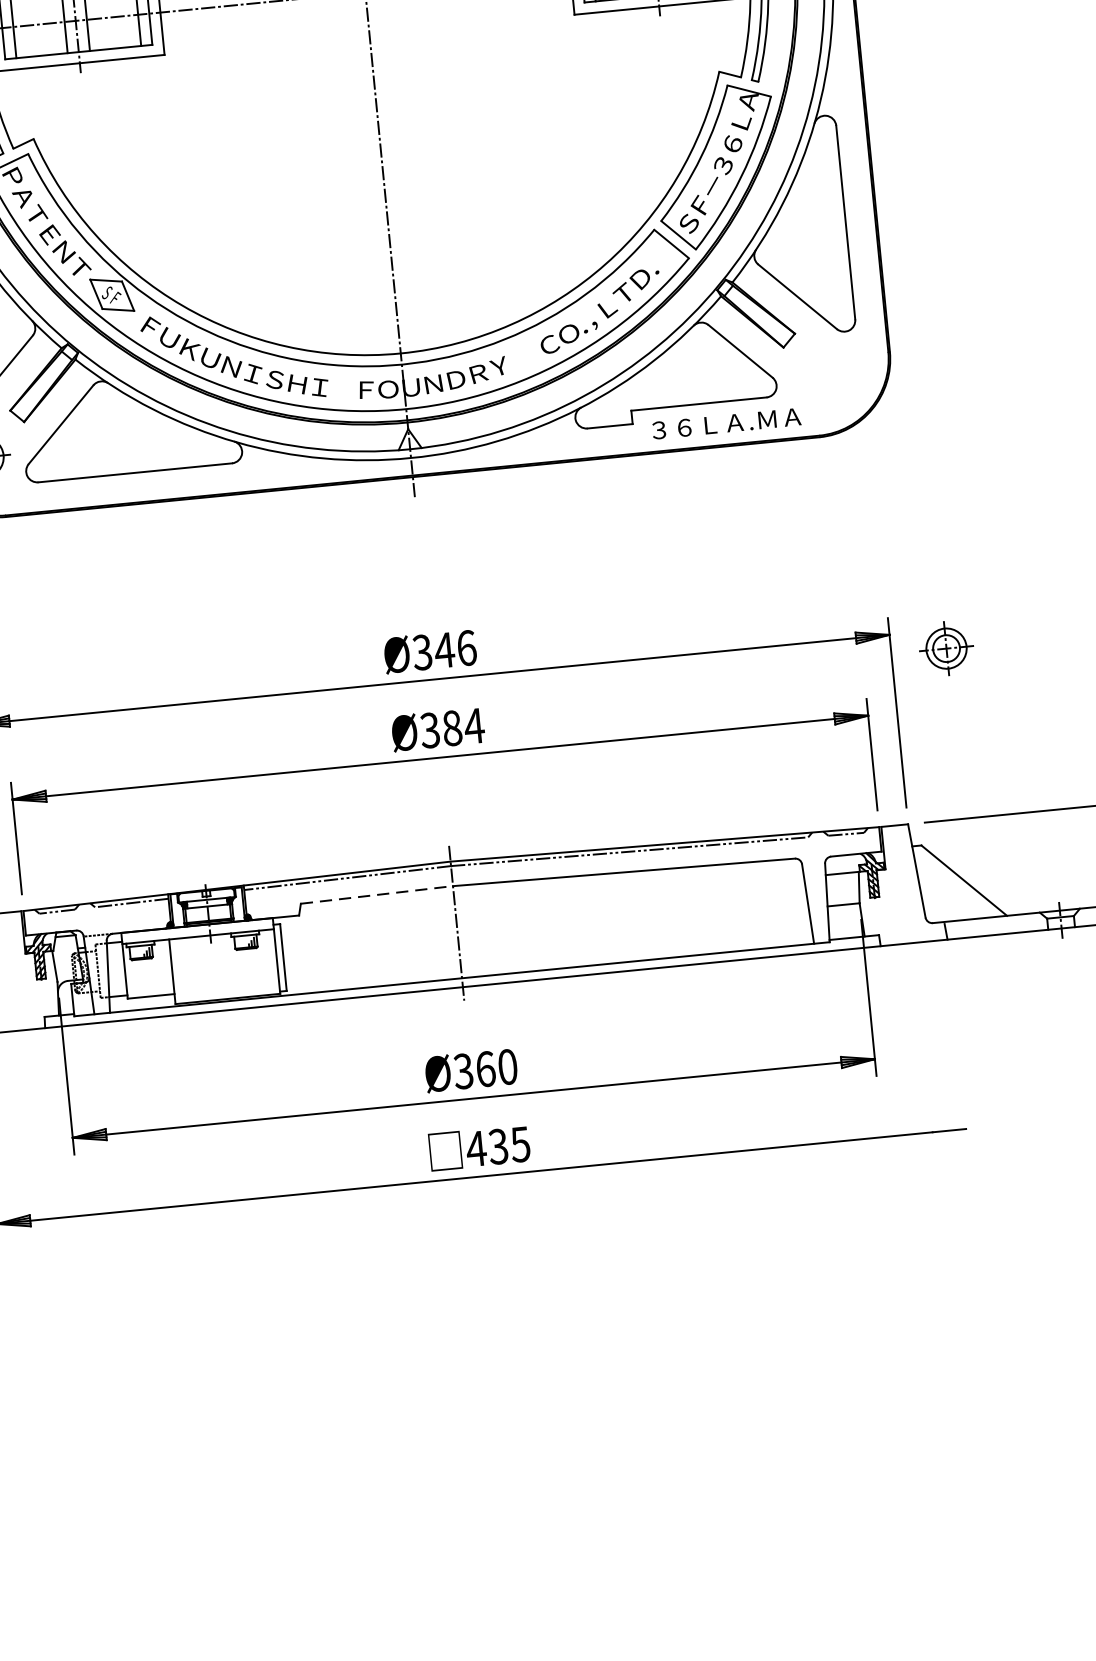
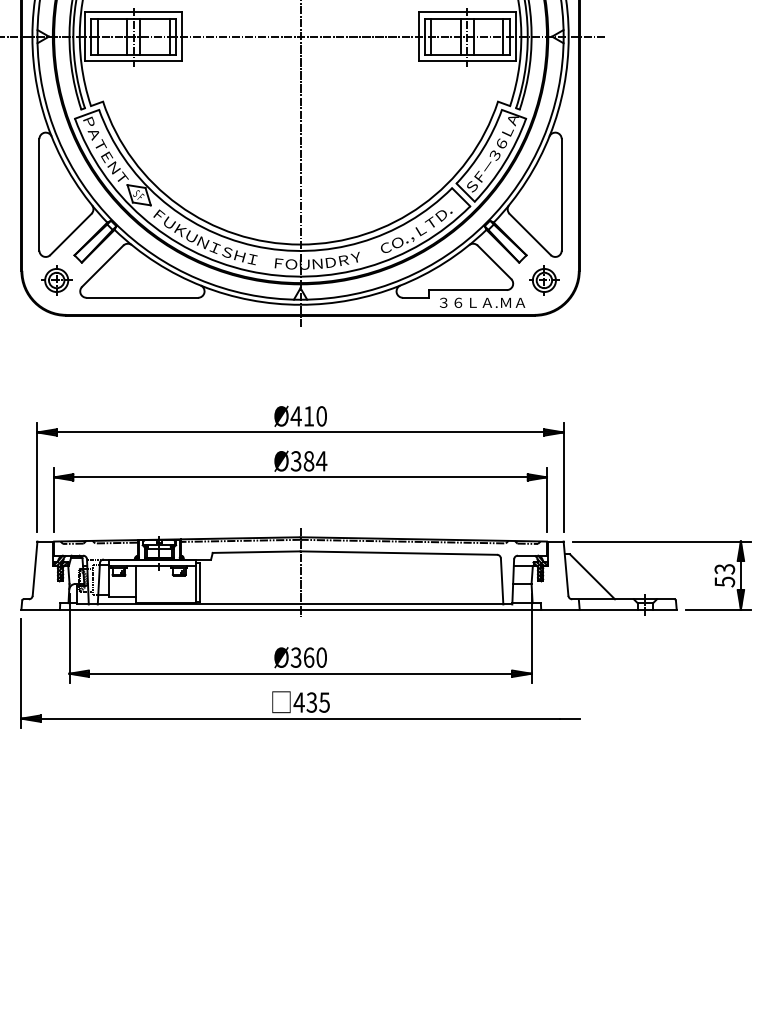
part: (946, 648) -> (544, 280), moved
text: (443, 650) -> (308, 416), Ø346 -> Ø410
line: (376, 895) -> (256, 552), dashed -> solid

